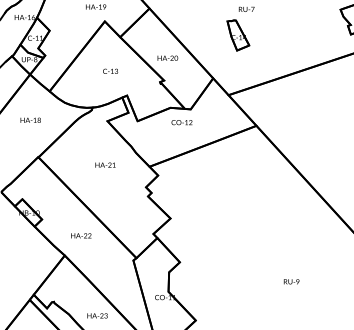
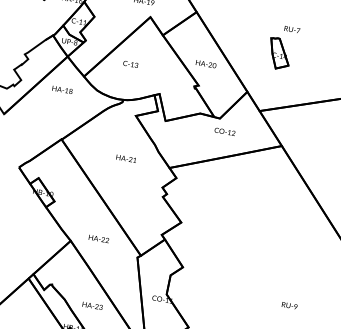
text: (110, 70) -> (130, 63), moved
text: (30, 119) -> (62, 89), moved
text: (181, 122) -> (224, 131), moved
text: (81, 235) -> (99, 238), moved

